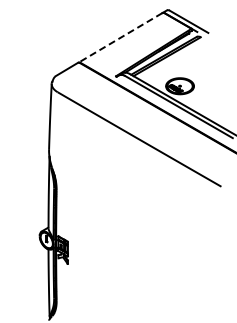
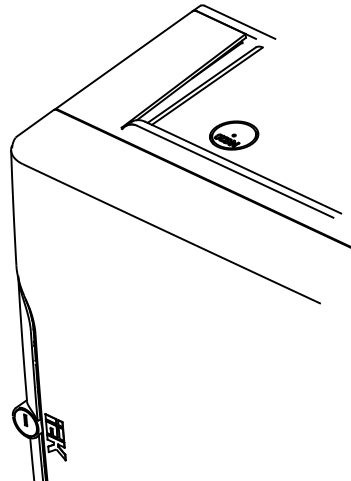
line: (120, 37) -> (123, 59), dashed -> solid

